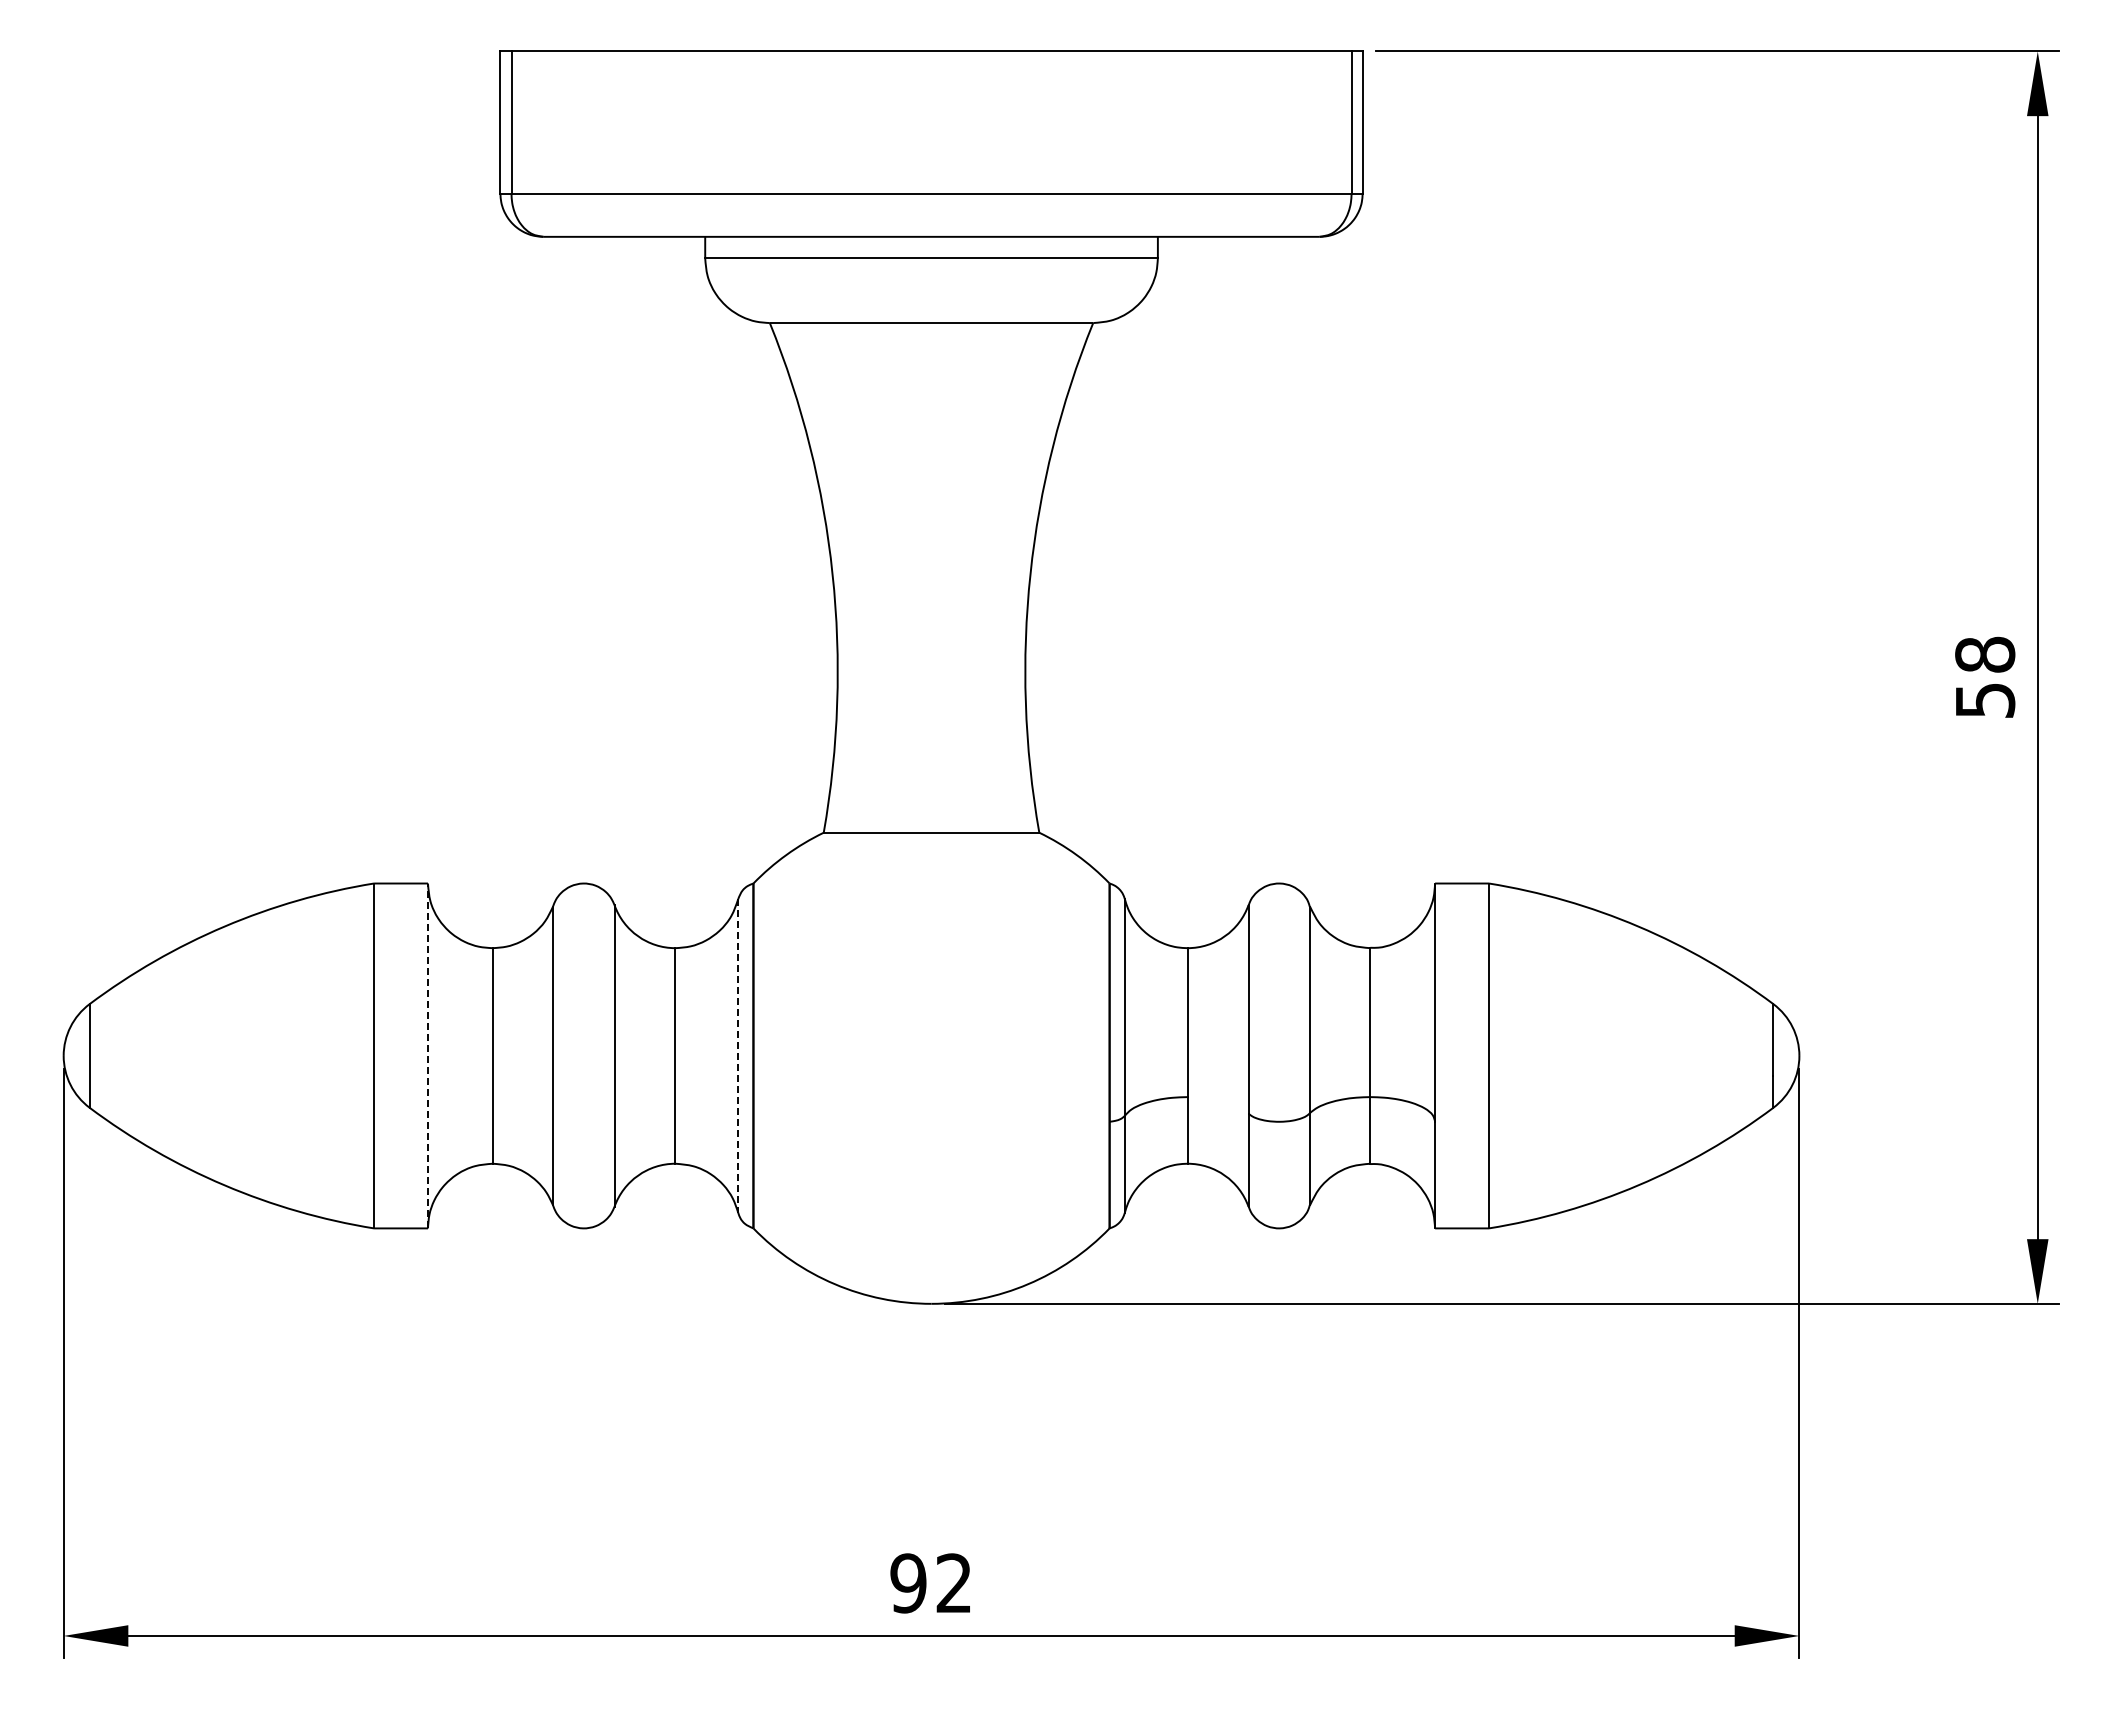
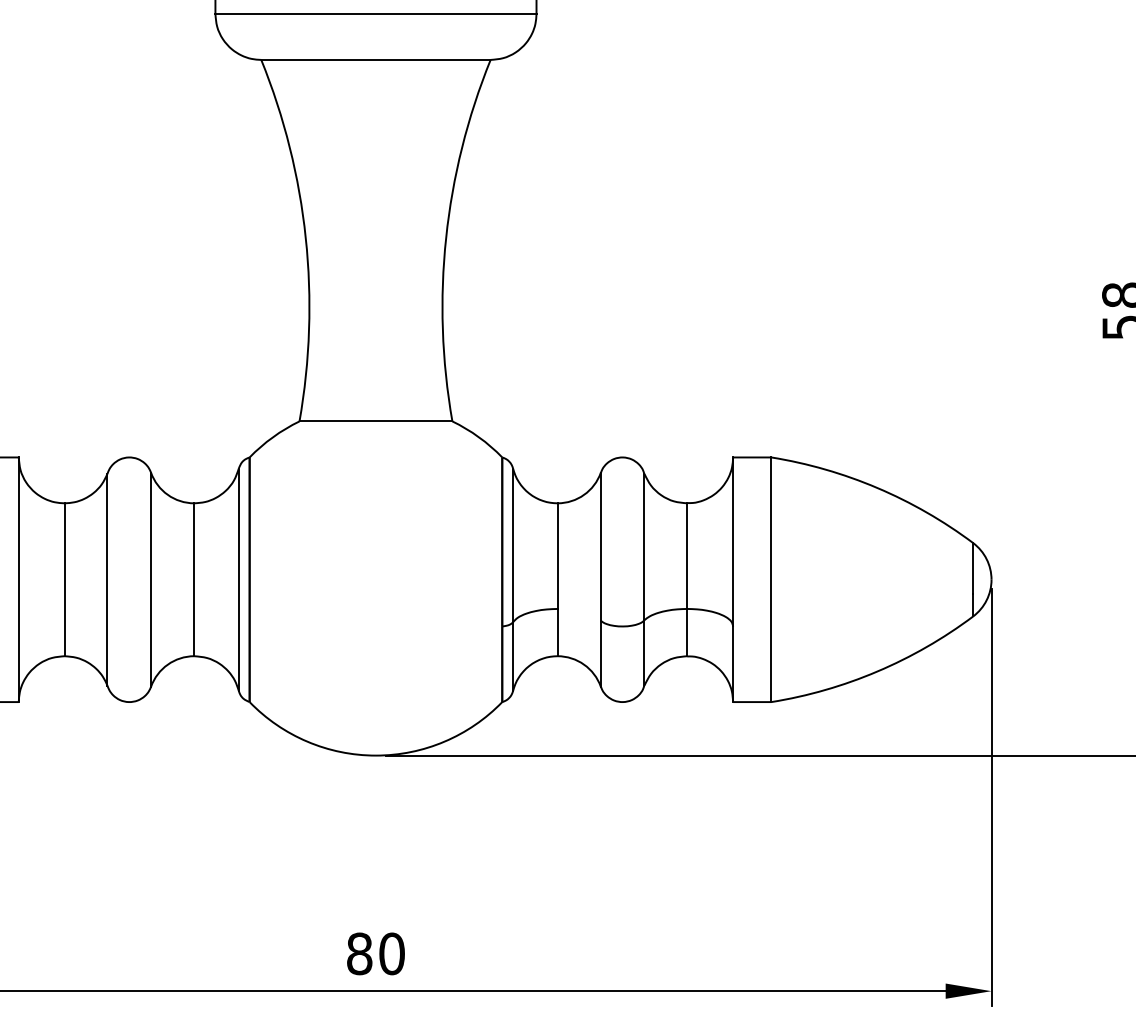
line: (427, 1055) -> (18, 579), dashed -> solid
line: (738, 1055) -> (239, 579), dashed -> solid
text: (931, 1583) -> (375, 953), 92 -> 80

